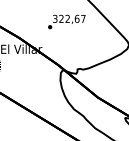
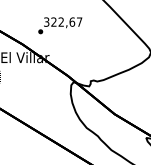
text: (67, 21) -> (60, 25), moved

